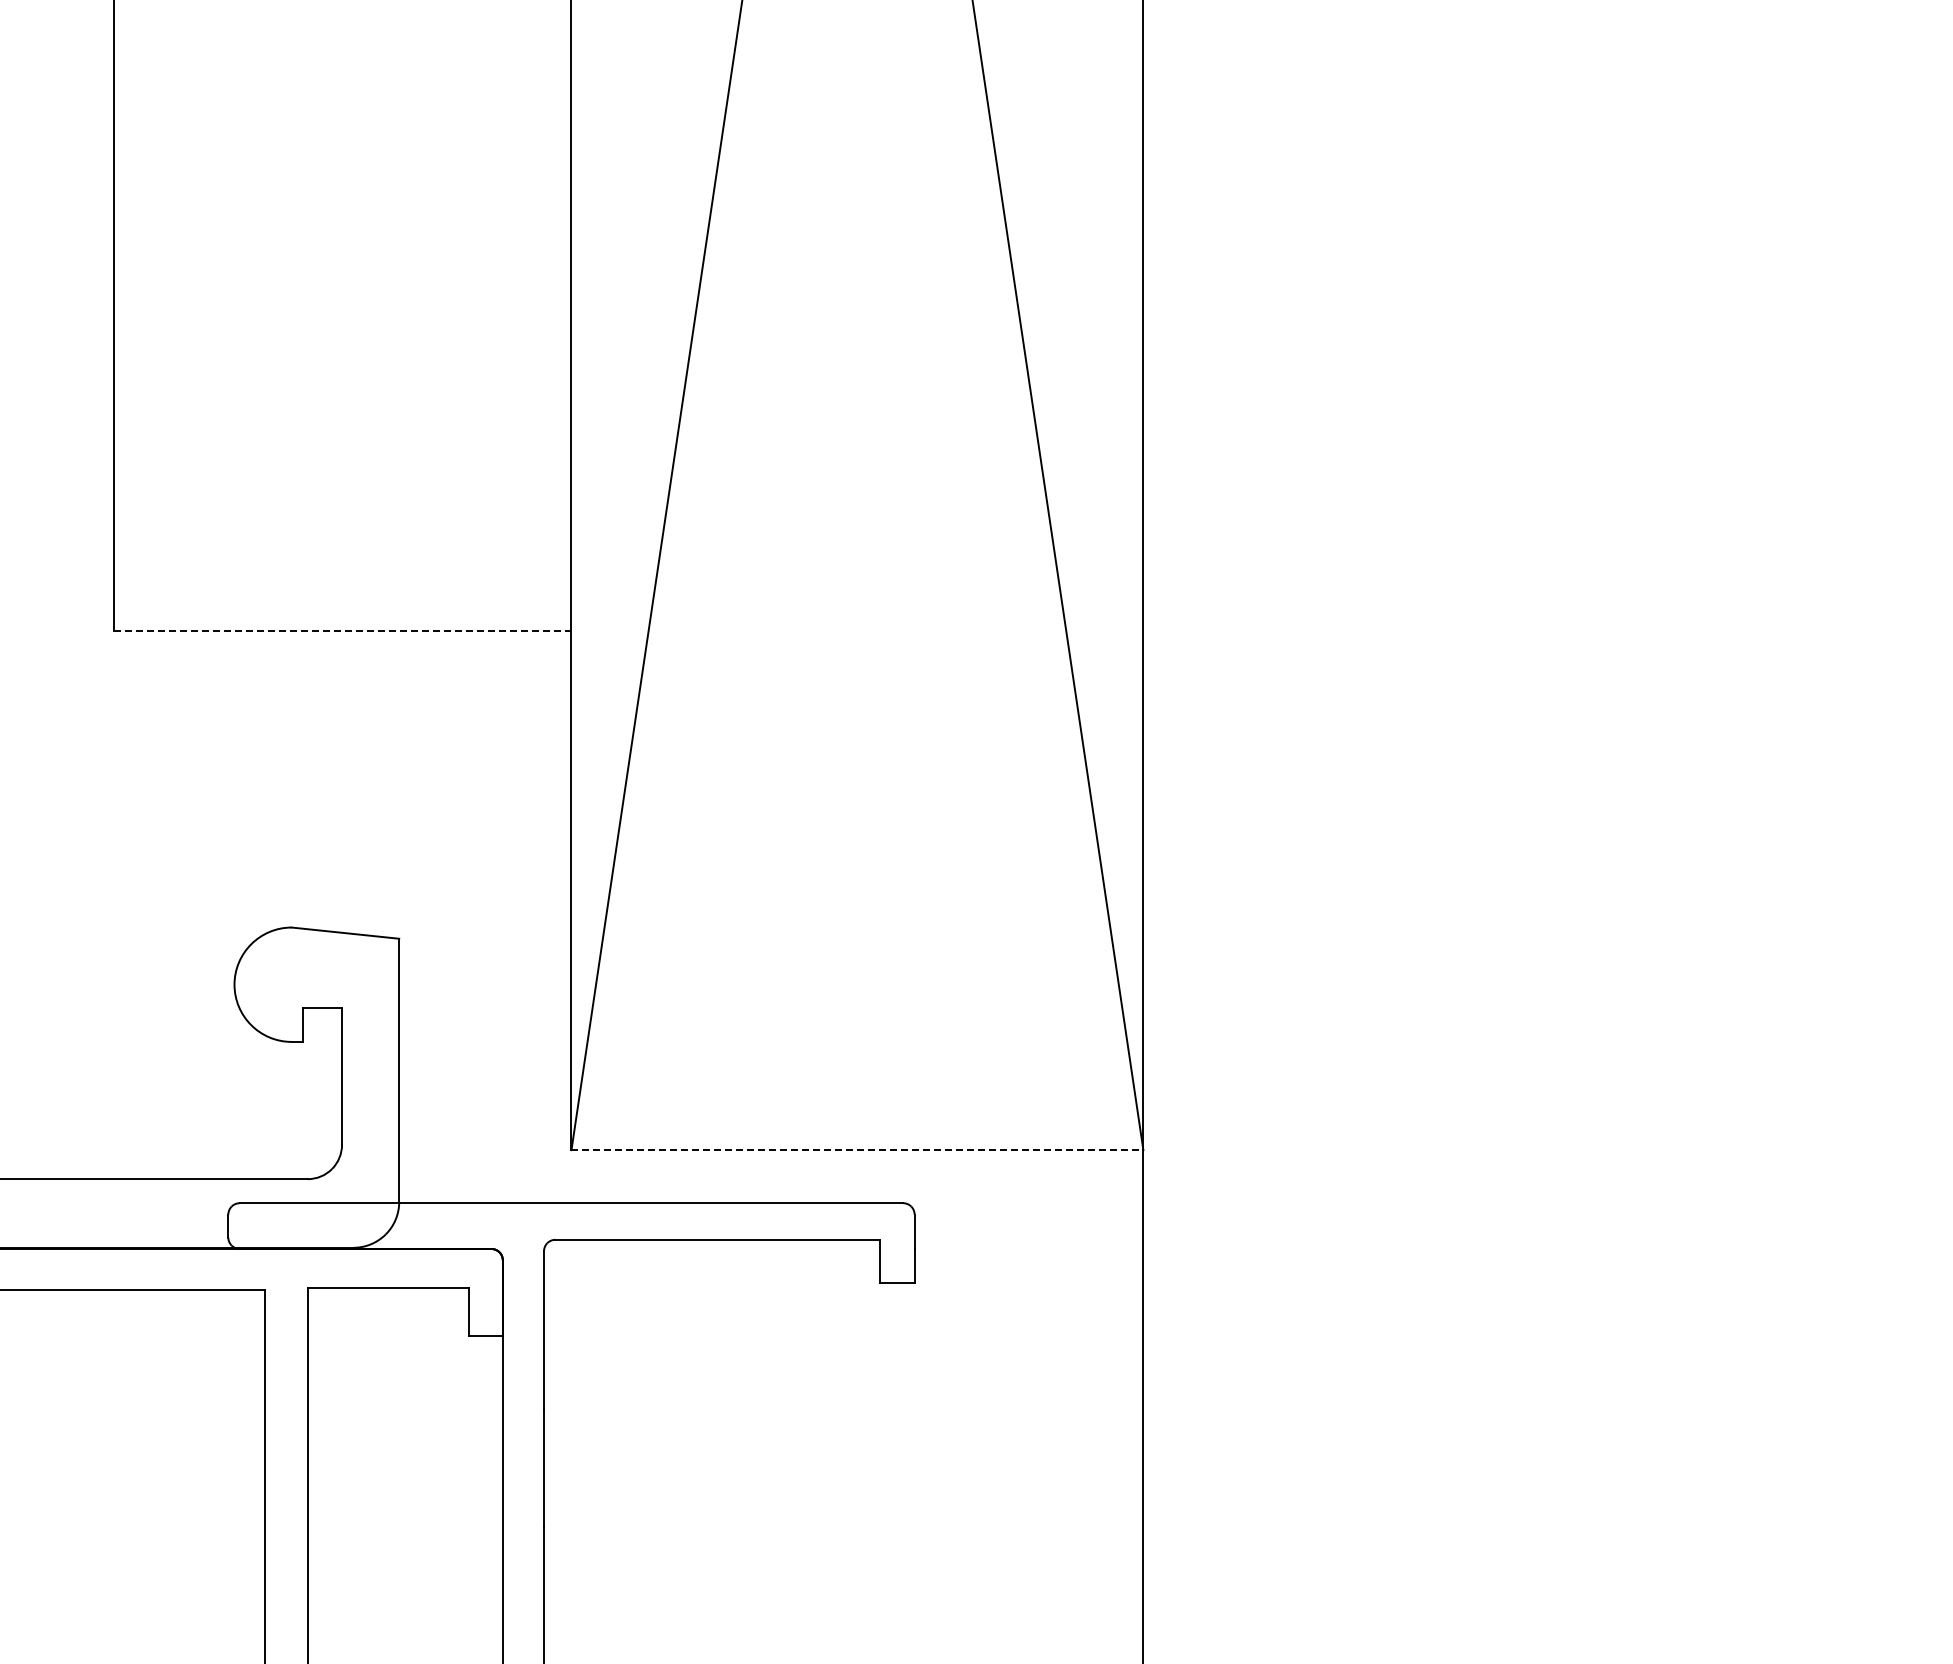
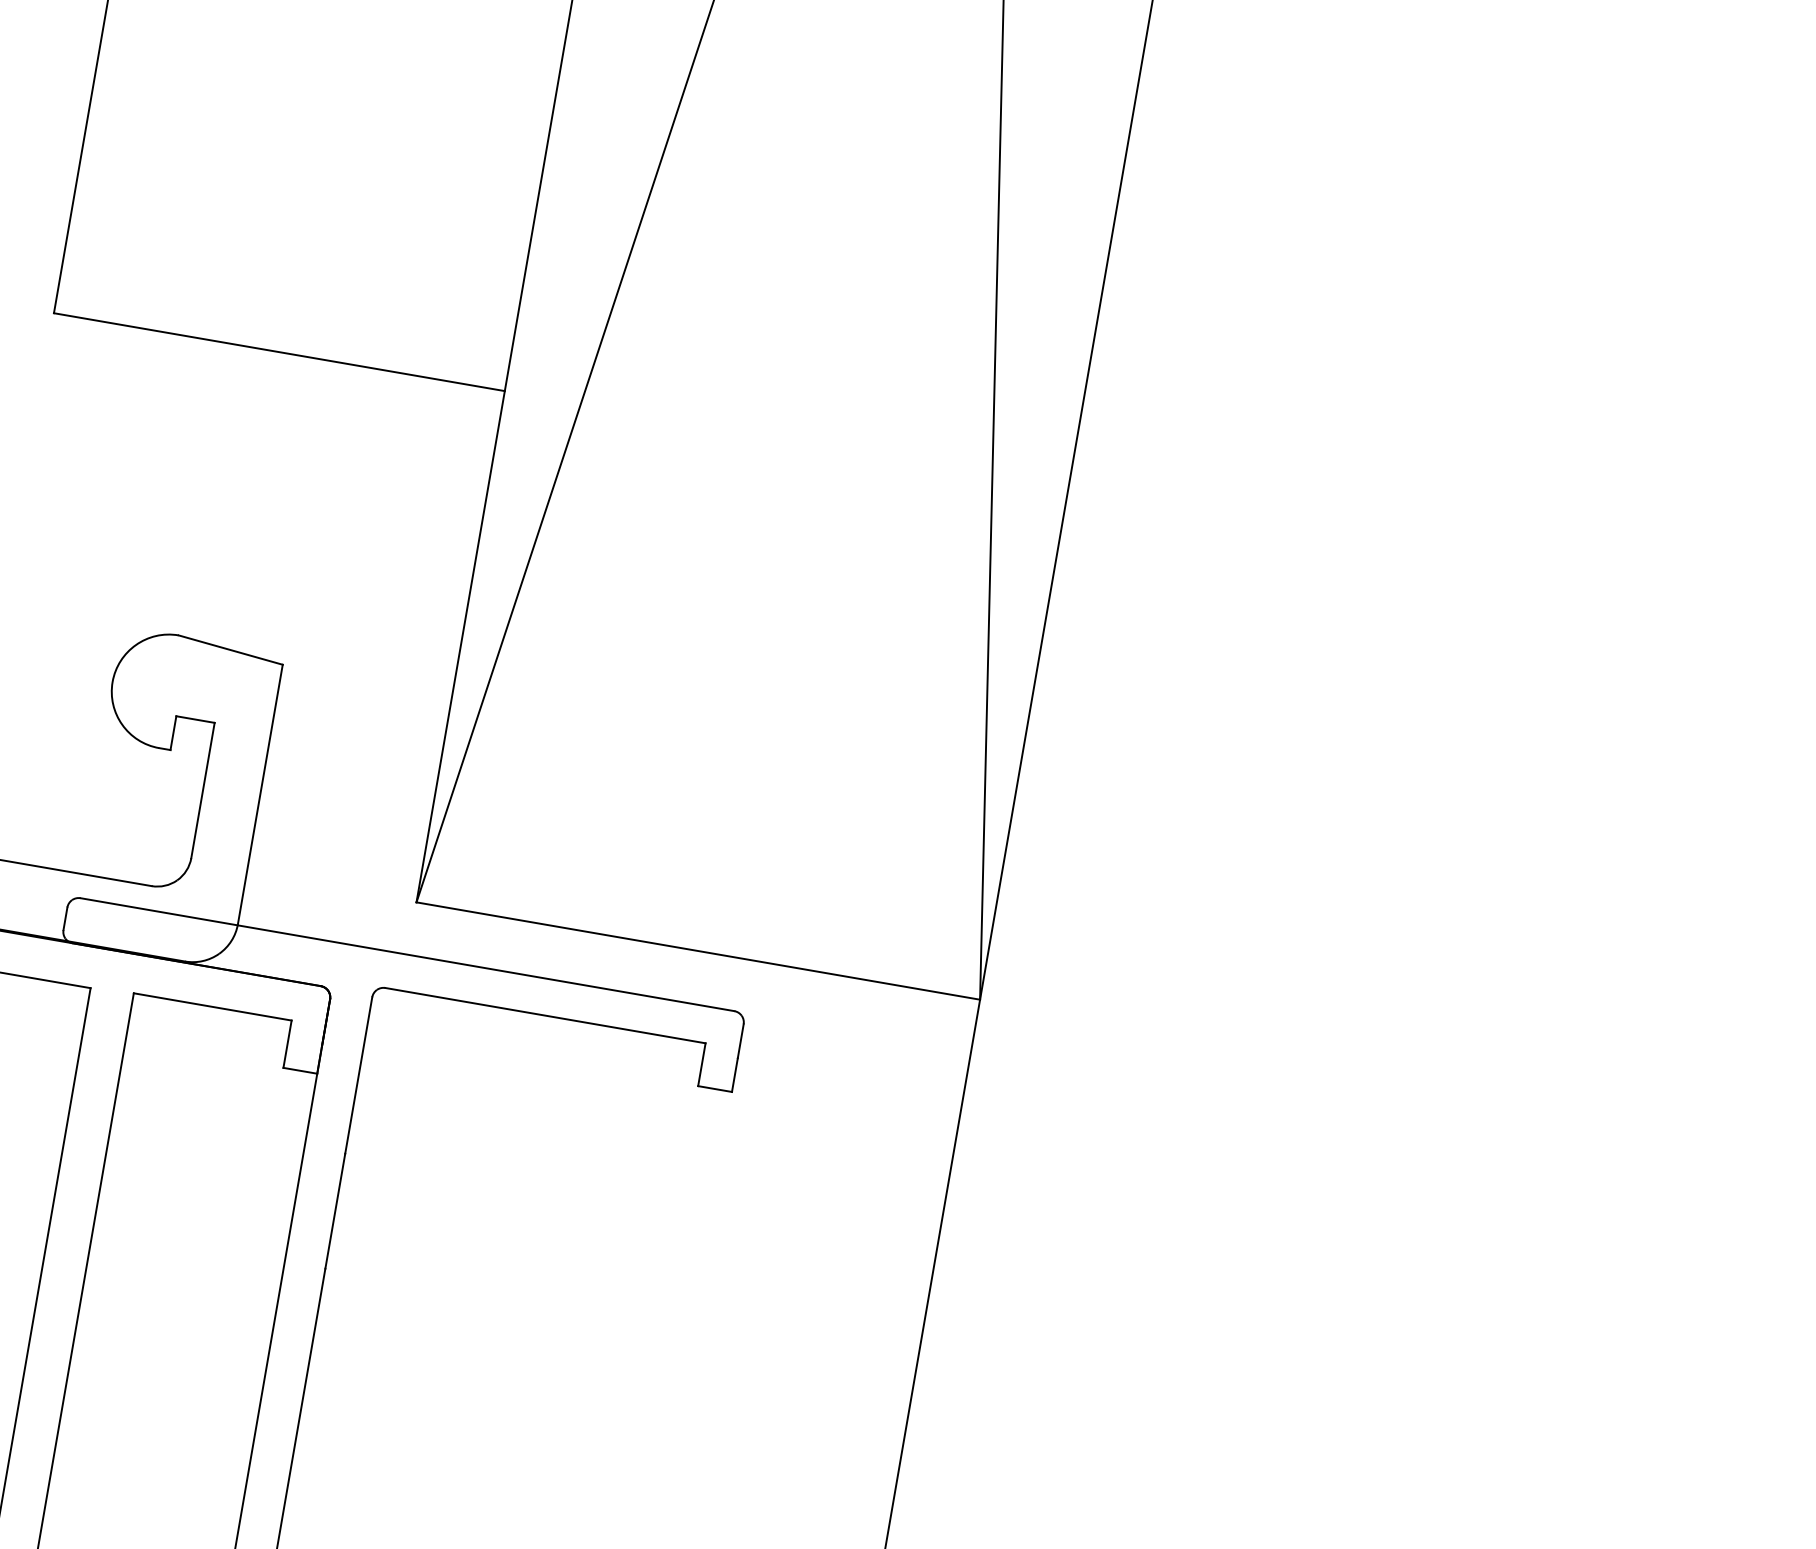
line: (342, 631) -> (279, 352), dashed -> solid
line: (857, 1150) -> (698, 951), dashed -> solid

